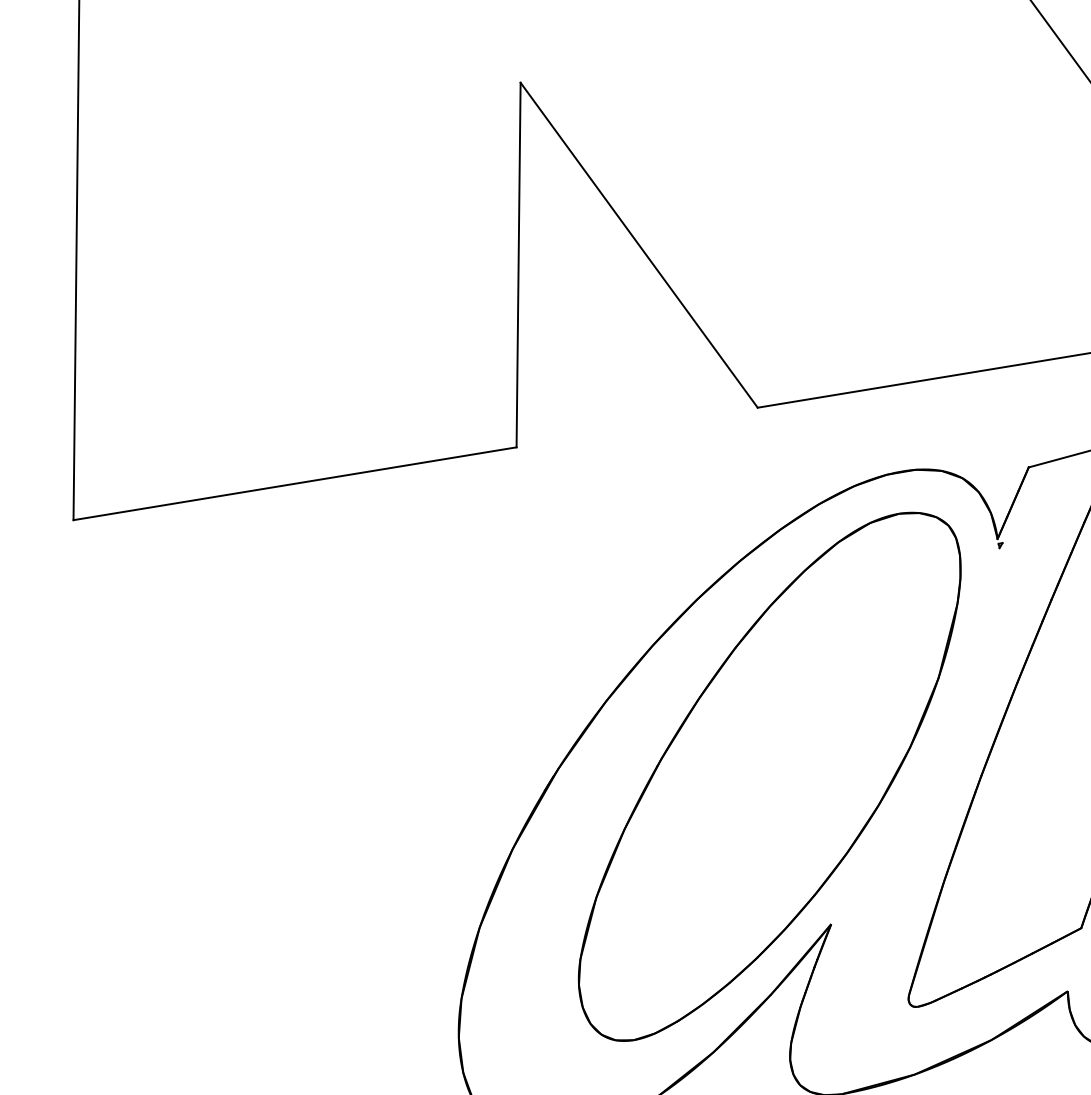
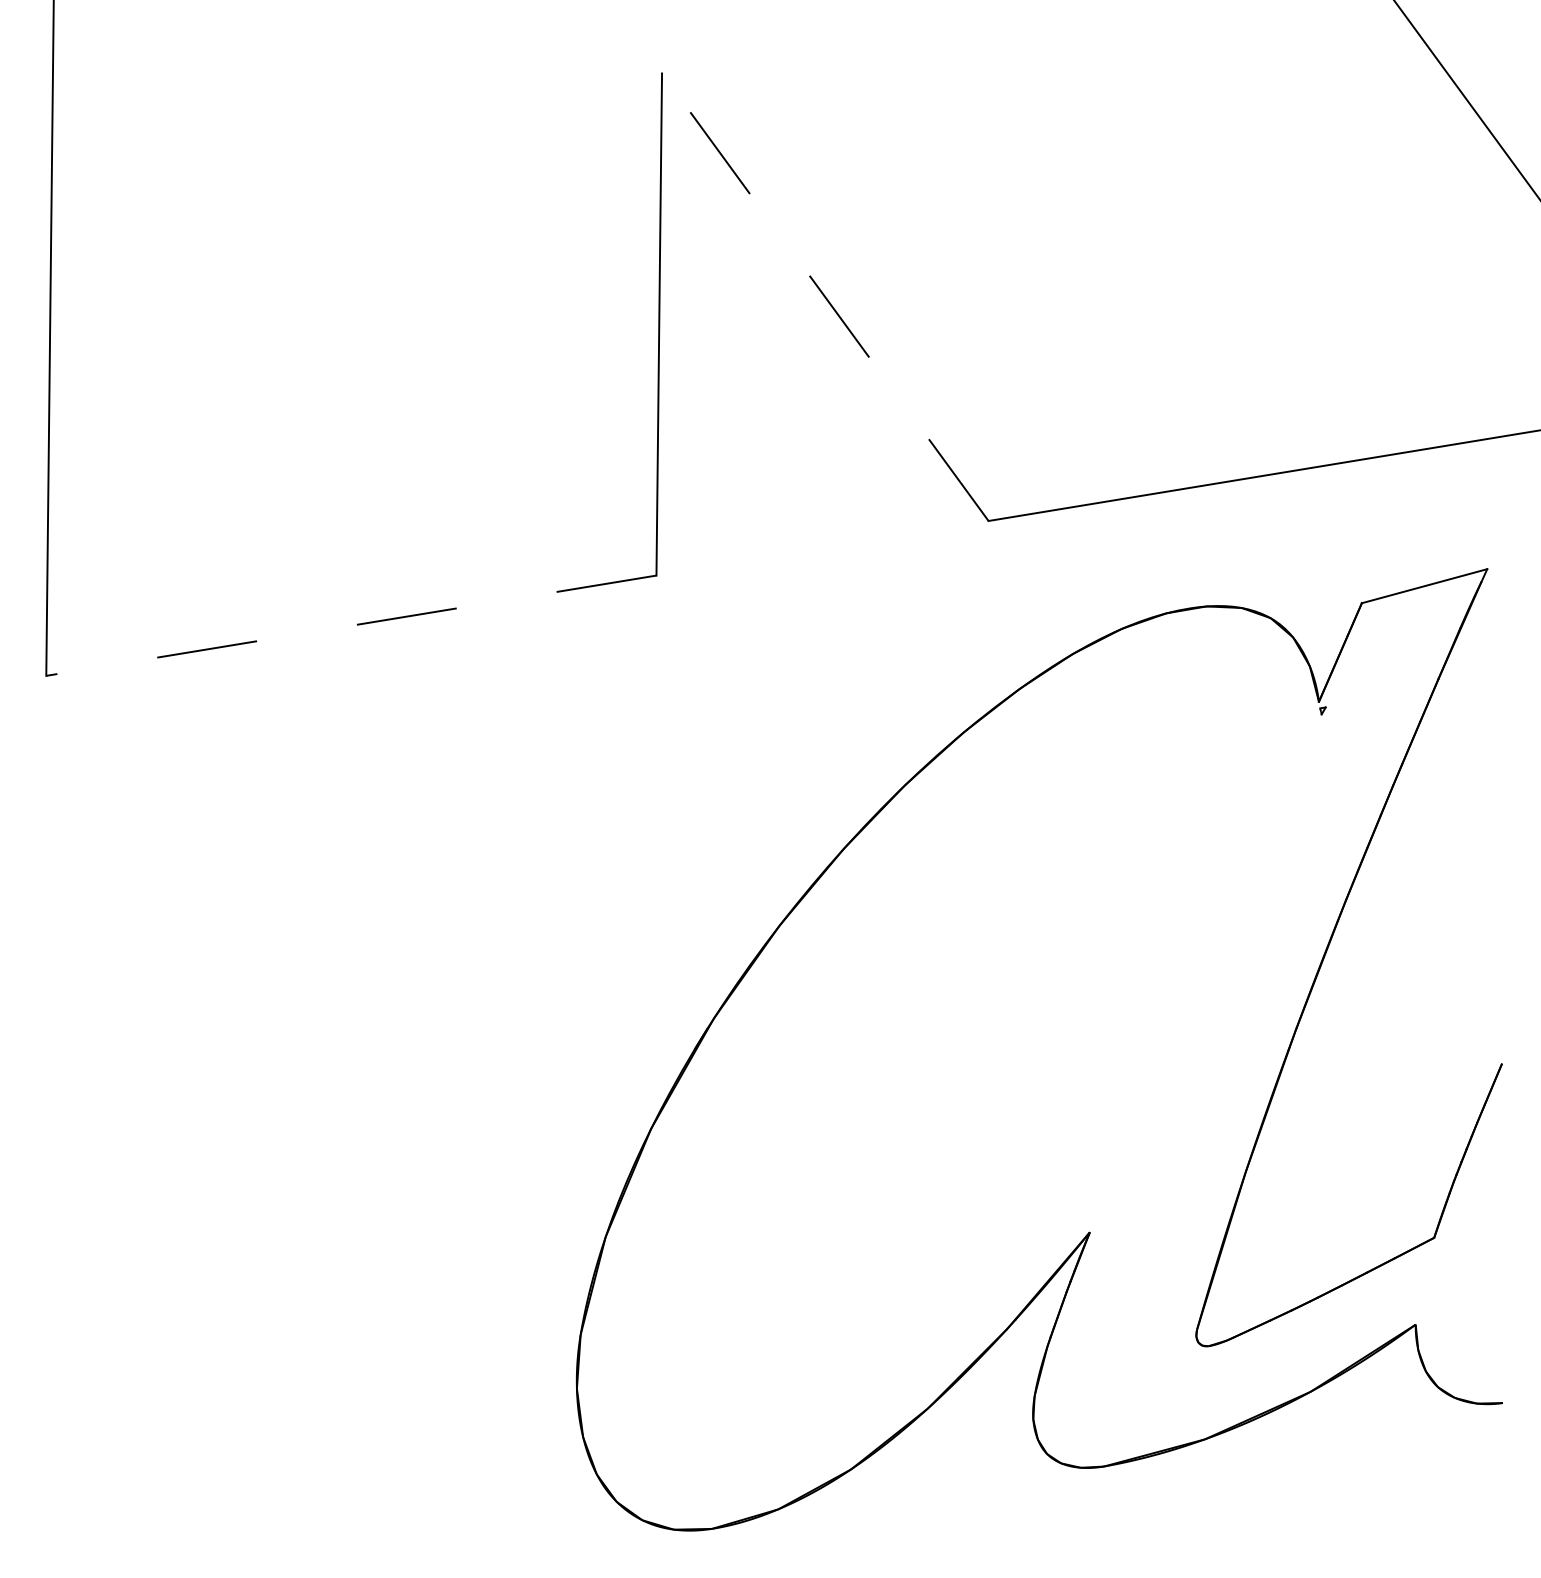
line: (639, 244) -> (825, 296), solid -> dashed
line: (294, 483) -> (350, 625), solid -> dashed
part: (769, 776) -> (1004, 1029), removed

